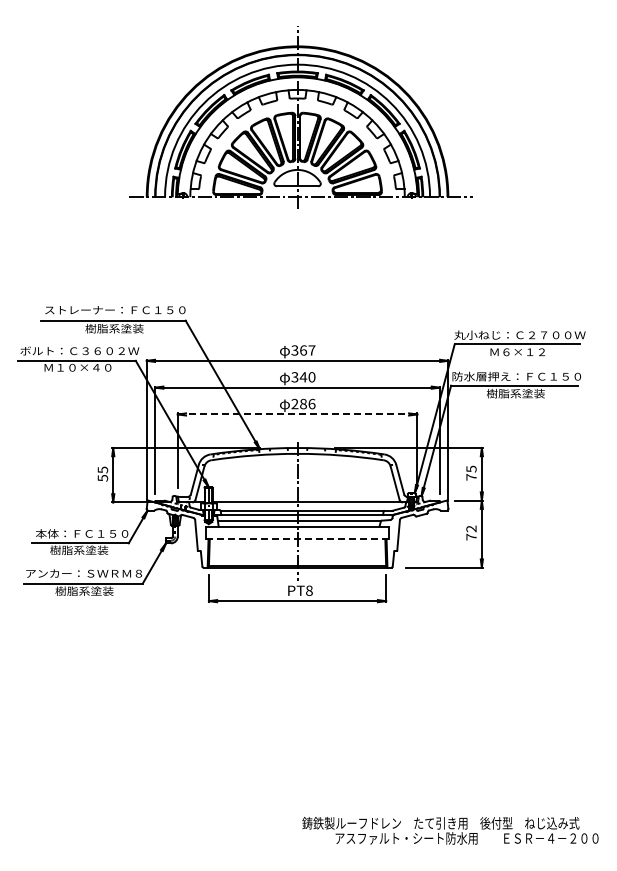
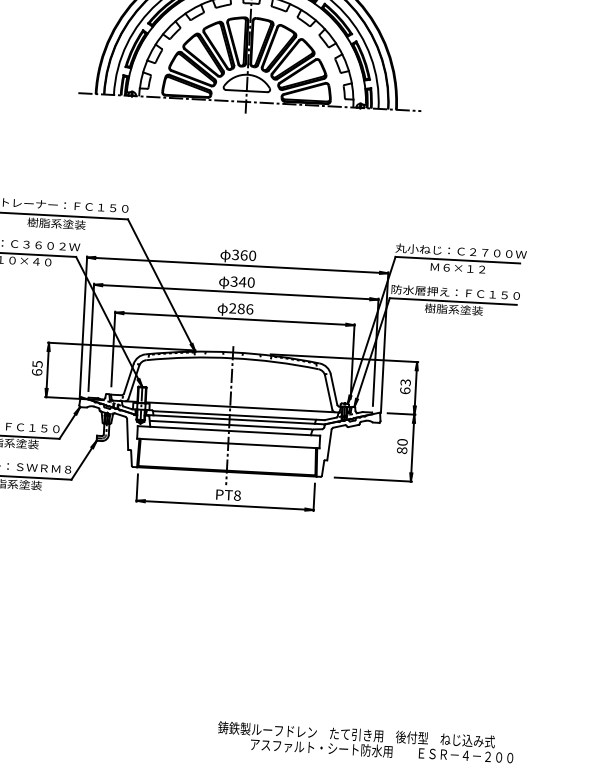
text: (311, 350) -> (252, 255), 367 -> 360
line: (297, 414) -> (234, 318), dashed -> solid
text: (471, 472) -> (405, 386), 75 -> 63
text: (102, 477) -> (36, 371), 55 -> 65
text: (471, 532) -> (402, 445), 72 -> 80
line: (297, 539) -> (228, 443), dashed -> solid

